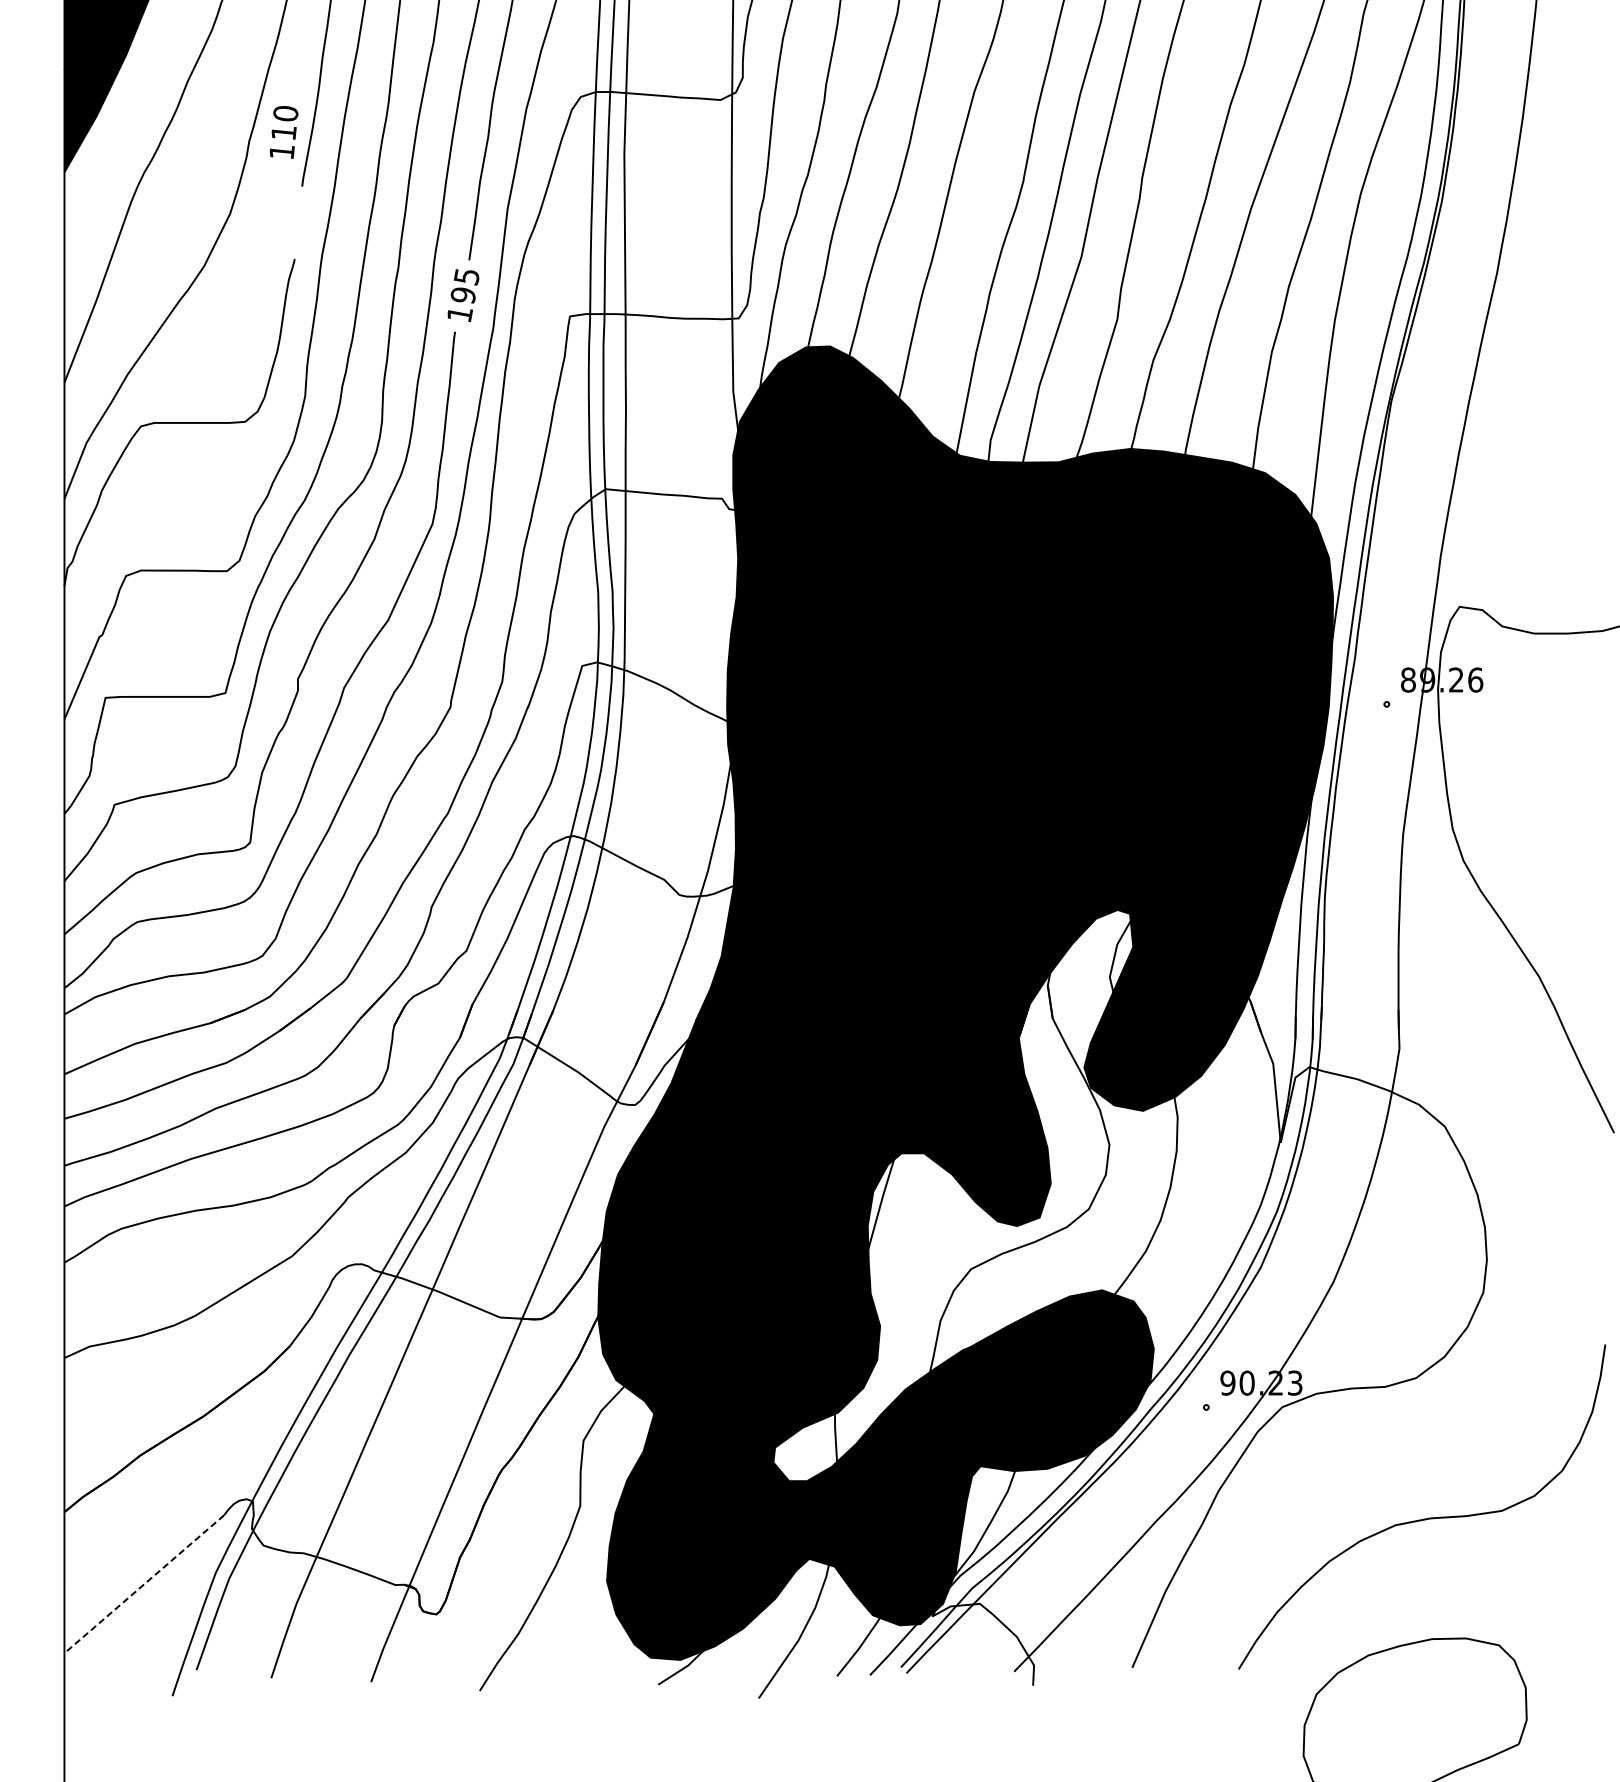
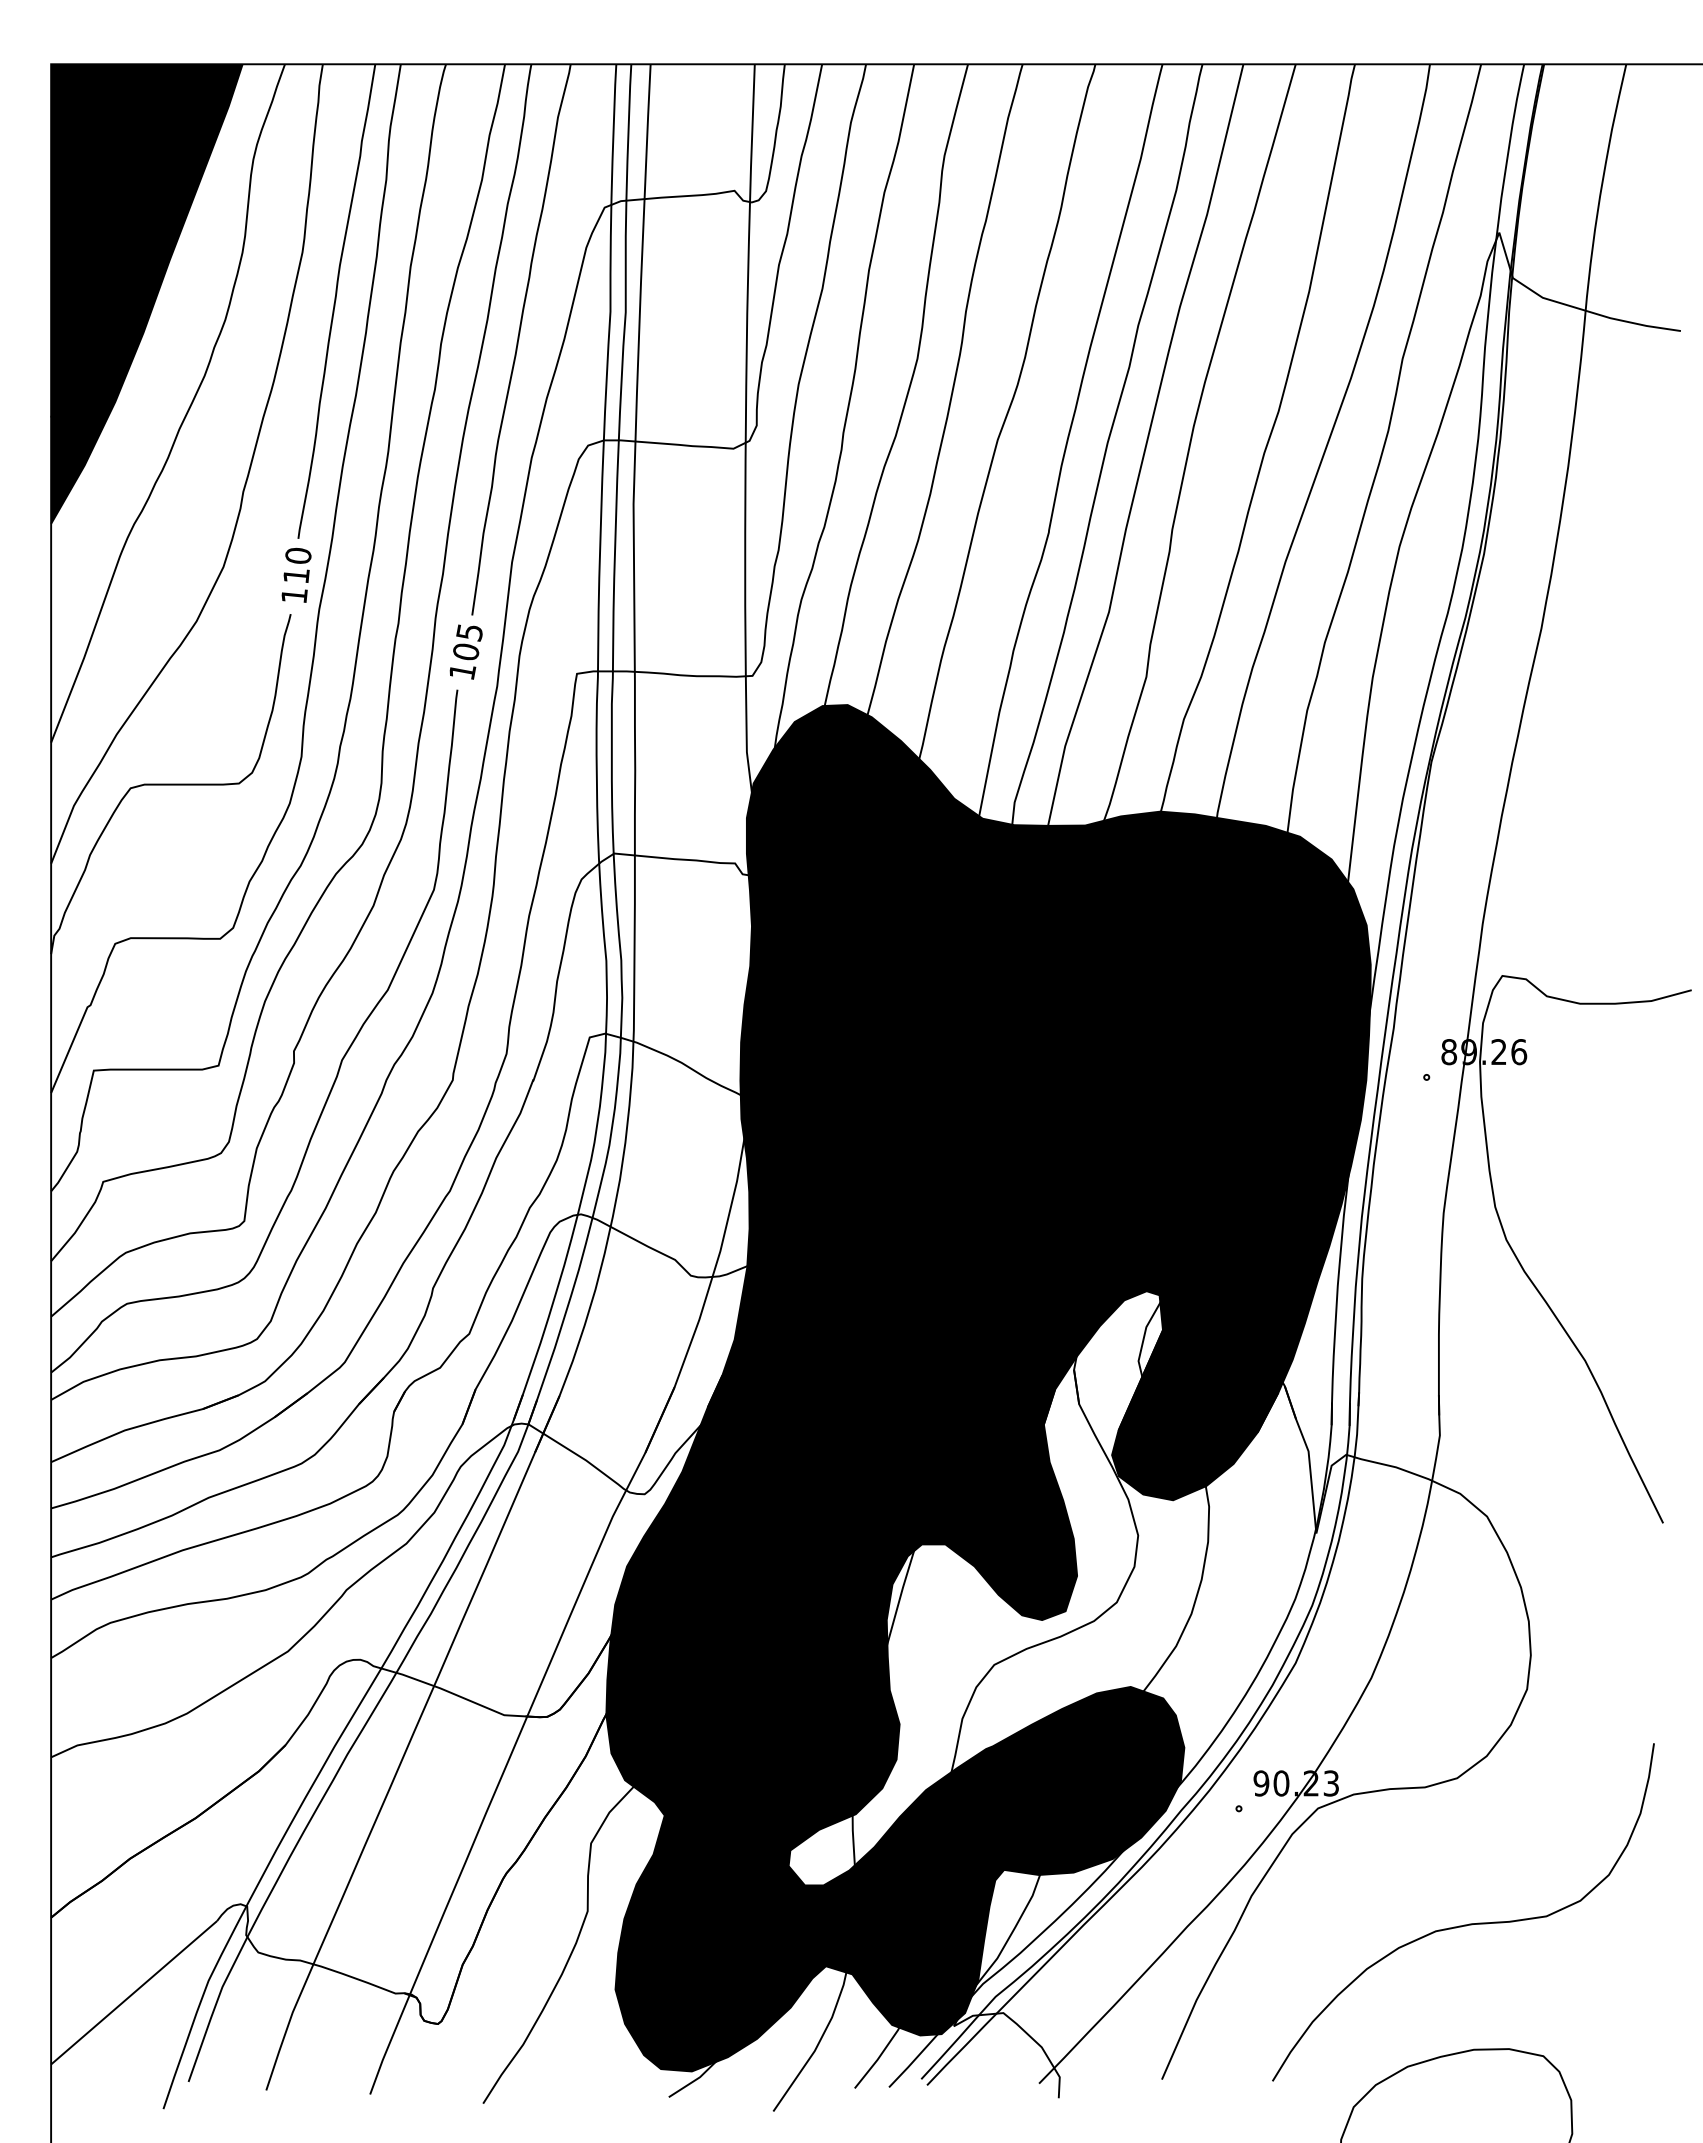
text: (284, 131) -> (296, 574), moved
text: (463, 294) -> (466, 651), 195 -> 105
line: (144, 1584) -> (134, 1992), dashed -> solid

